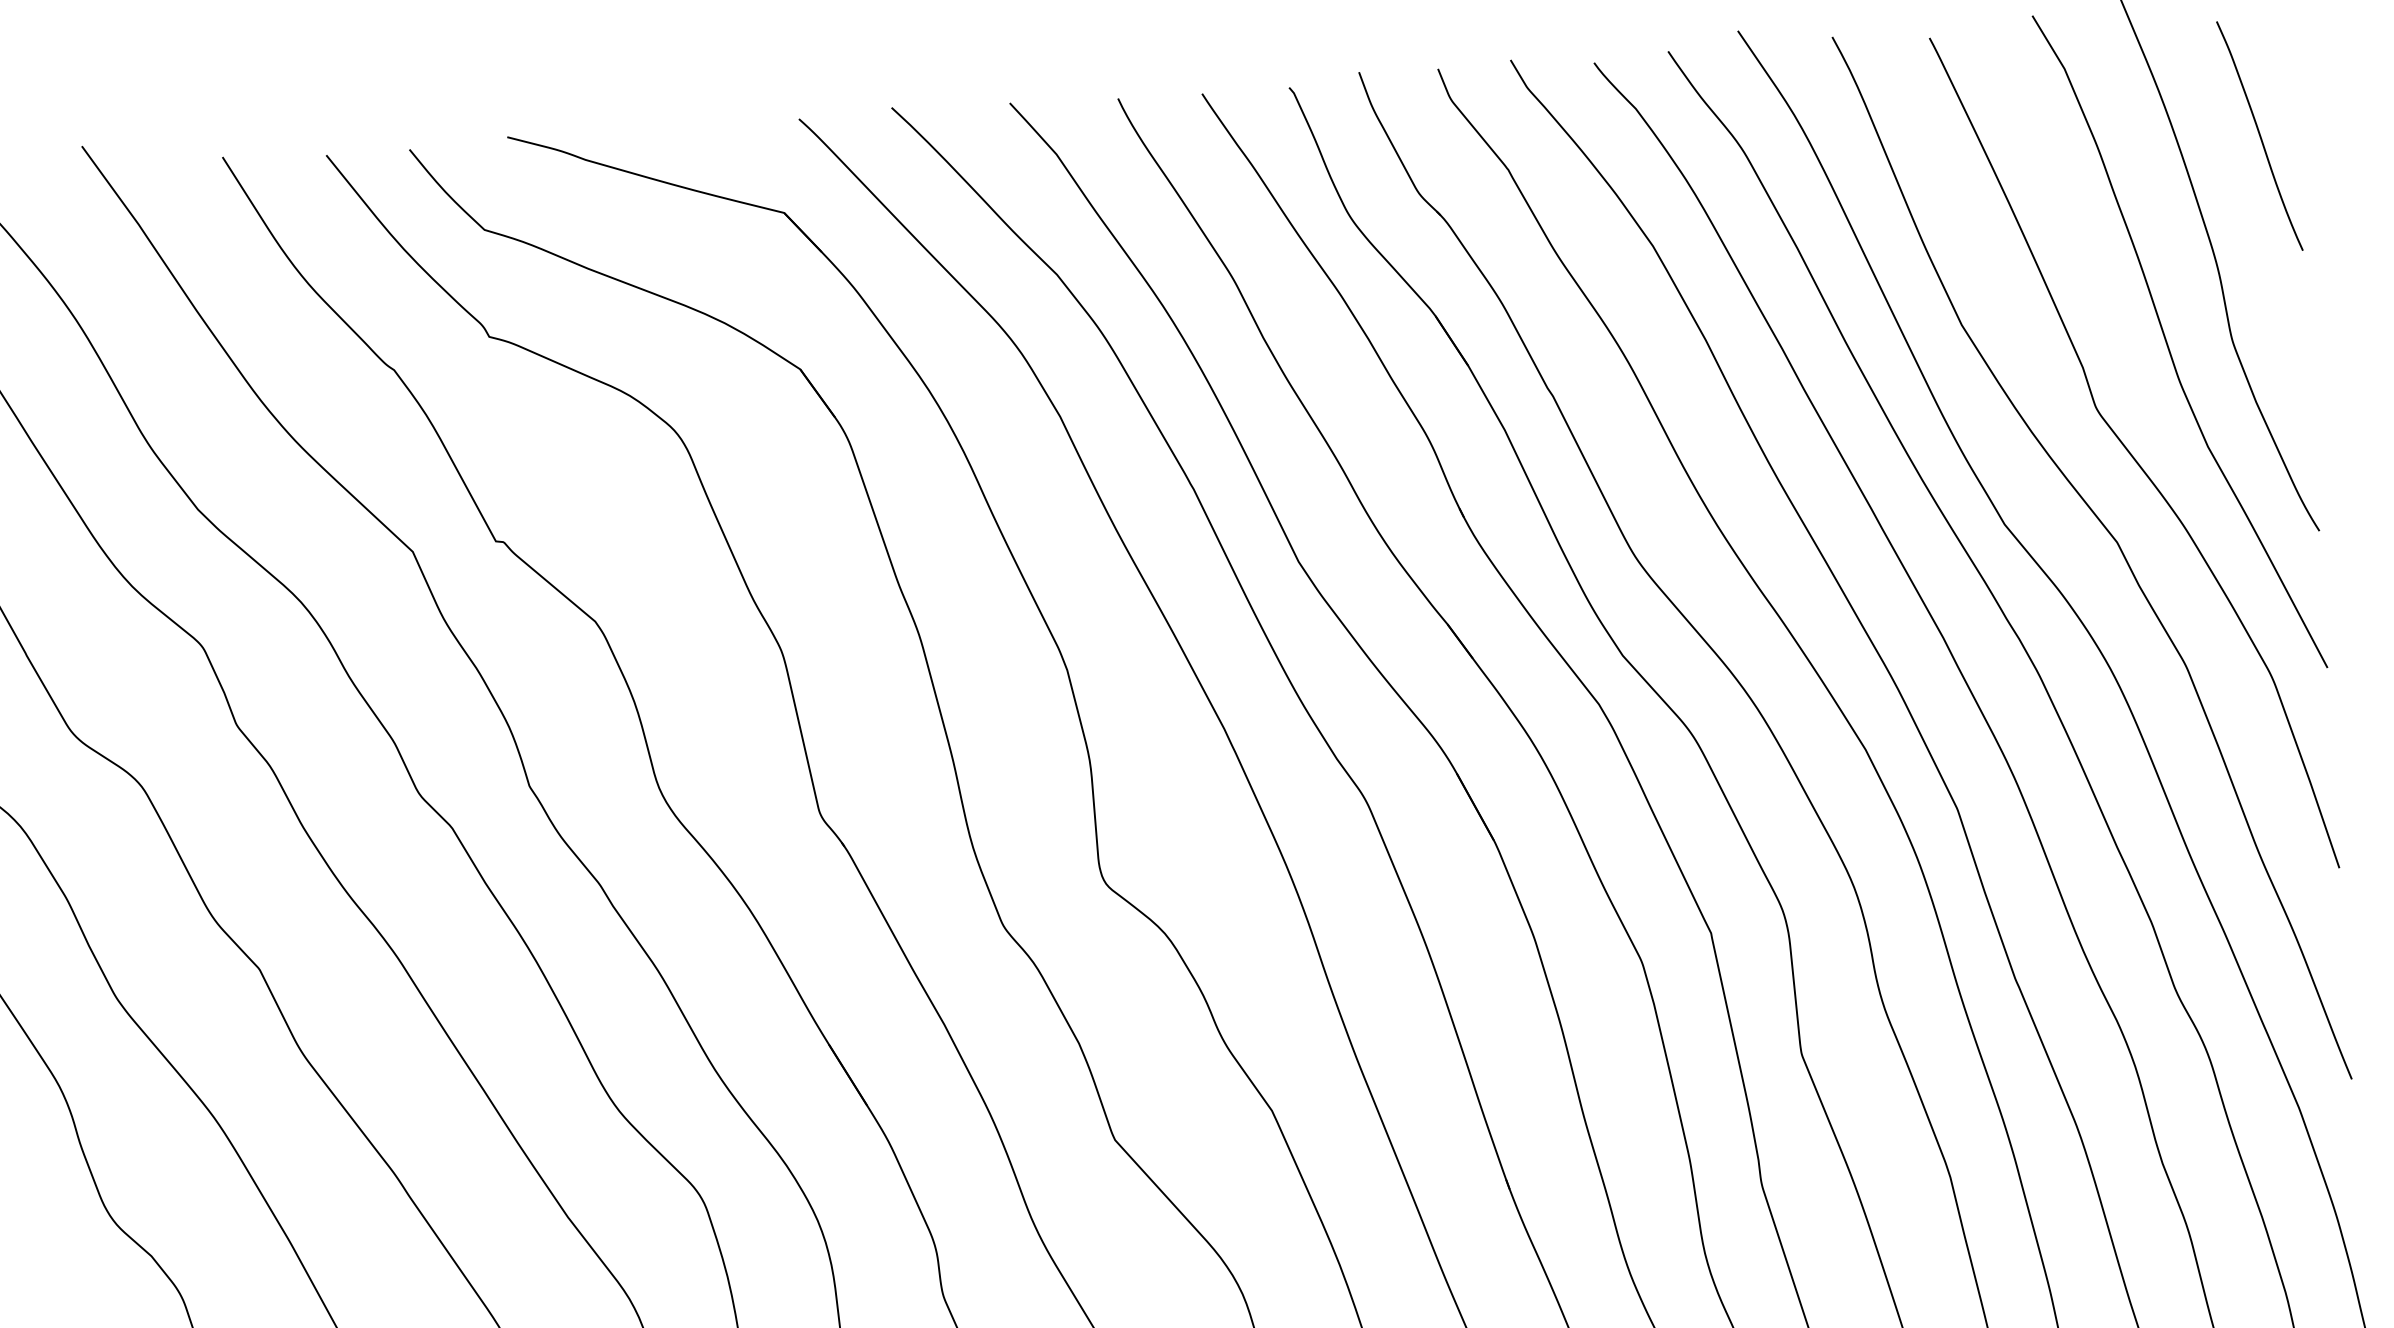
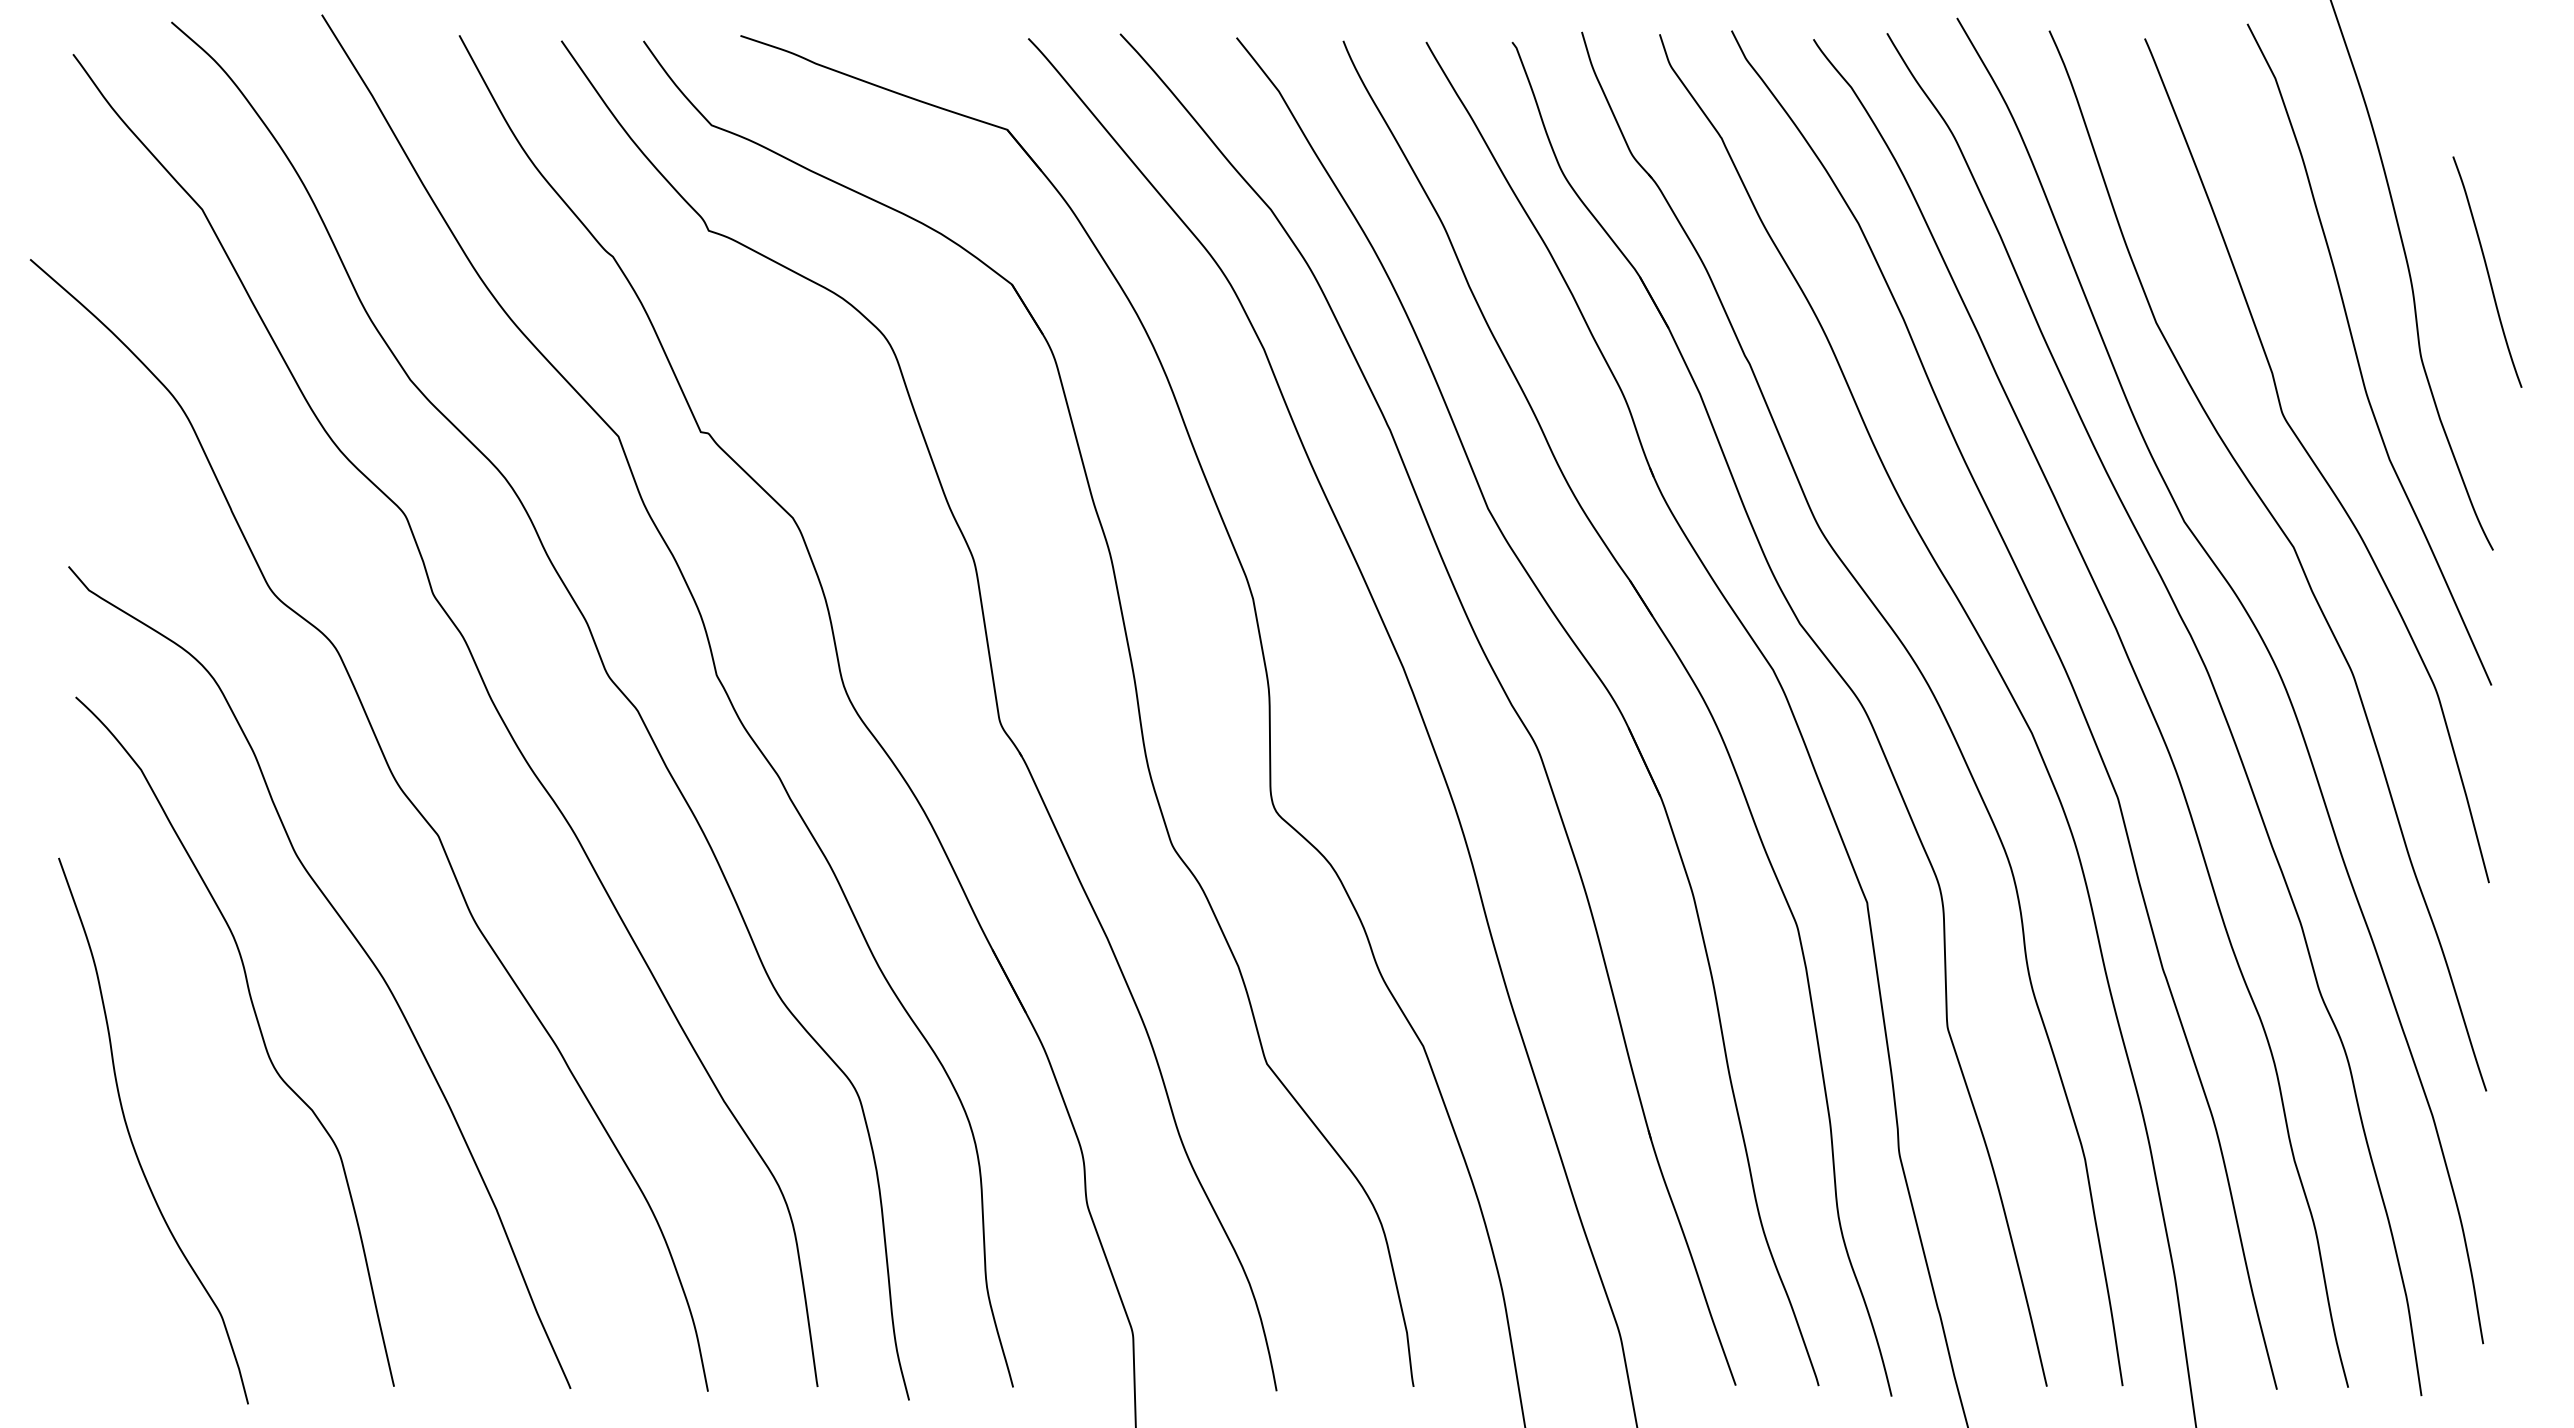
curve: (2259, 135) -> (2487, 271), moved

